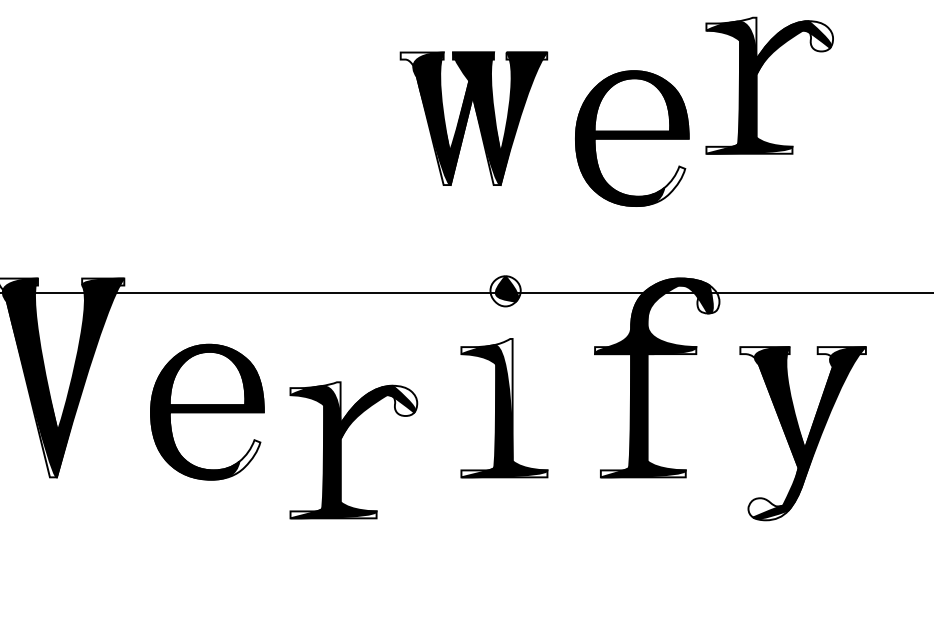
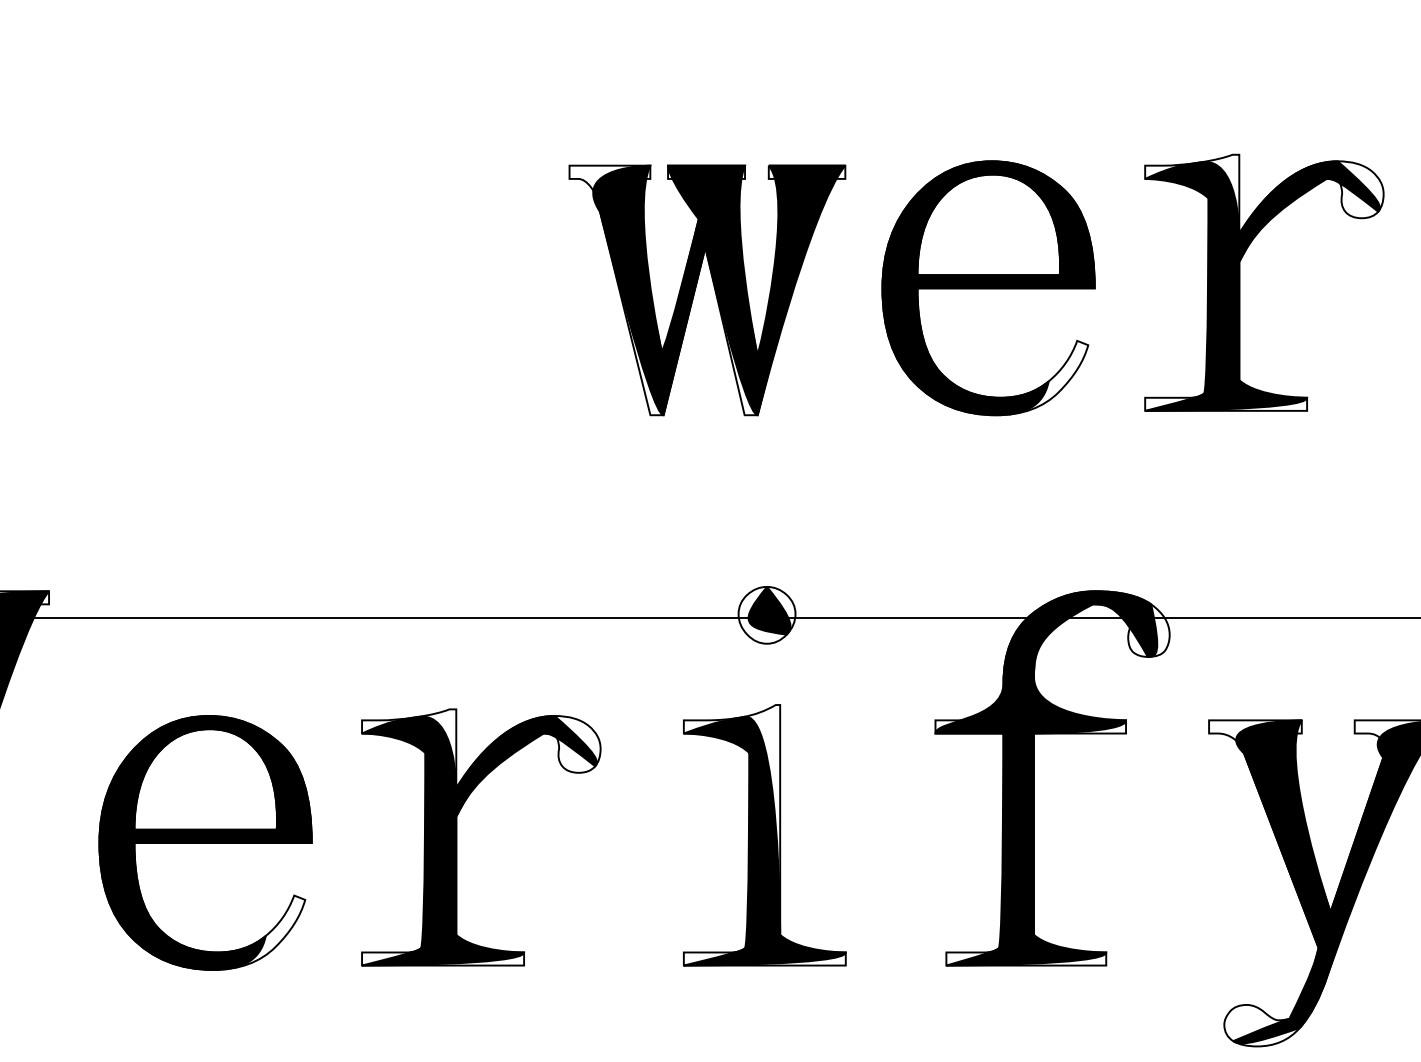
part: (757, 85) -> (1241, 282), moved
part: (632, 138) -> (988, 287), moved
part: (341, 450) -> (458, 837), moved

